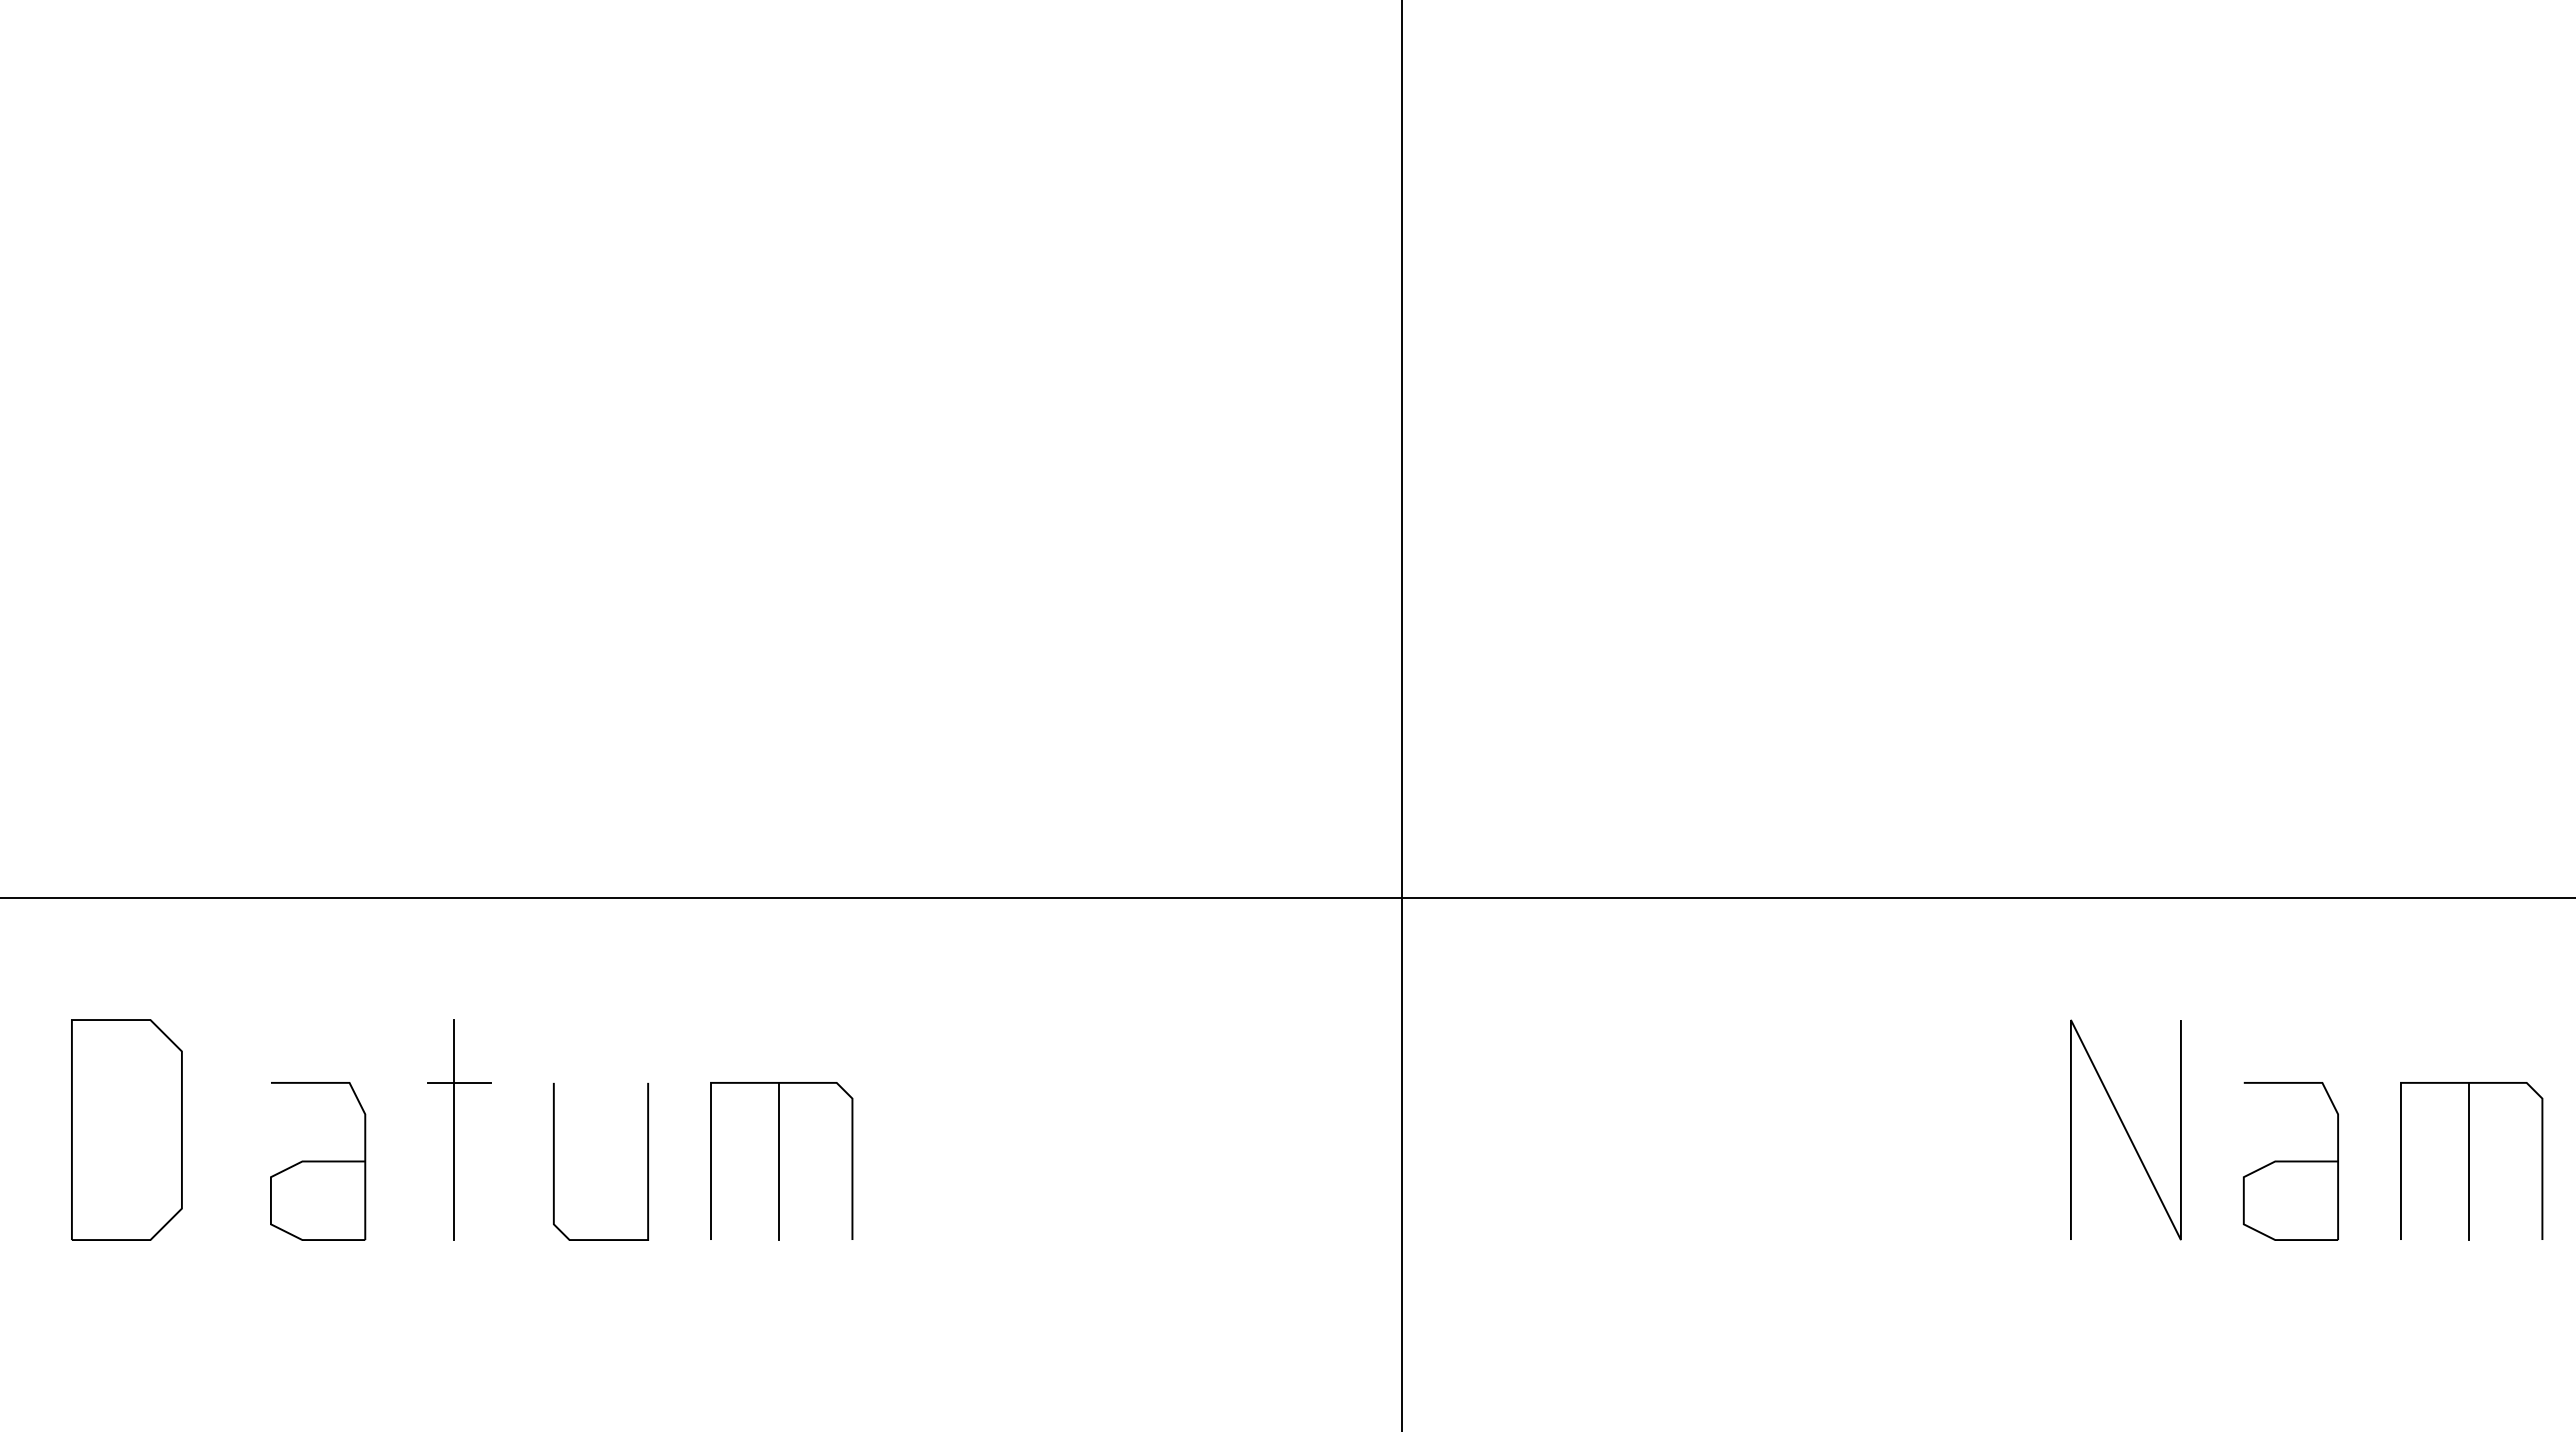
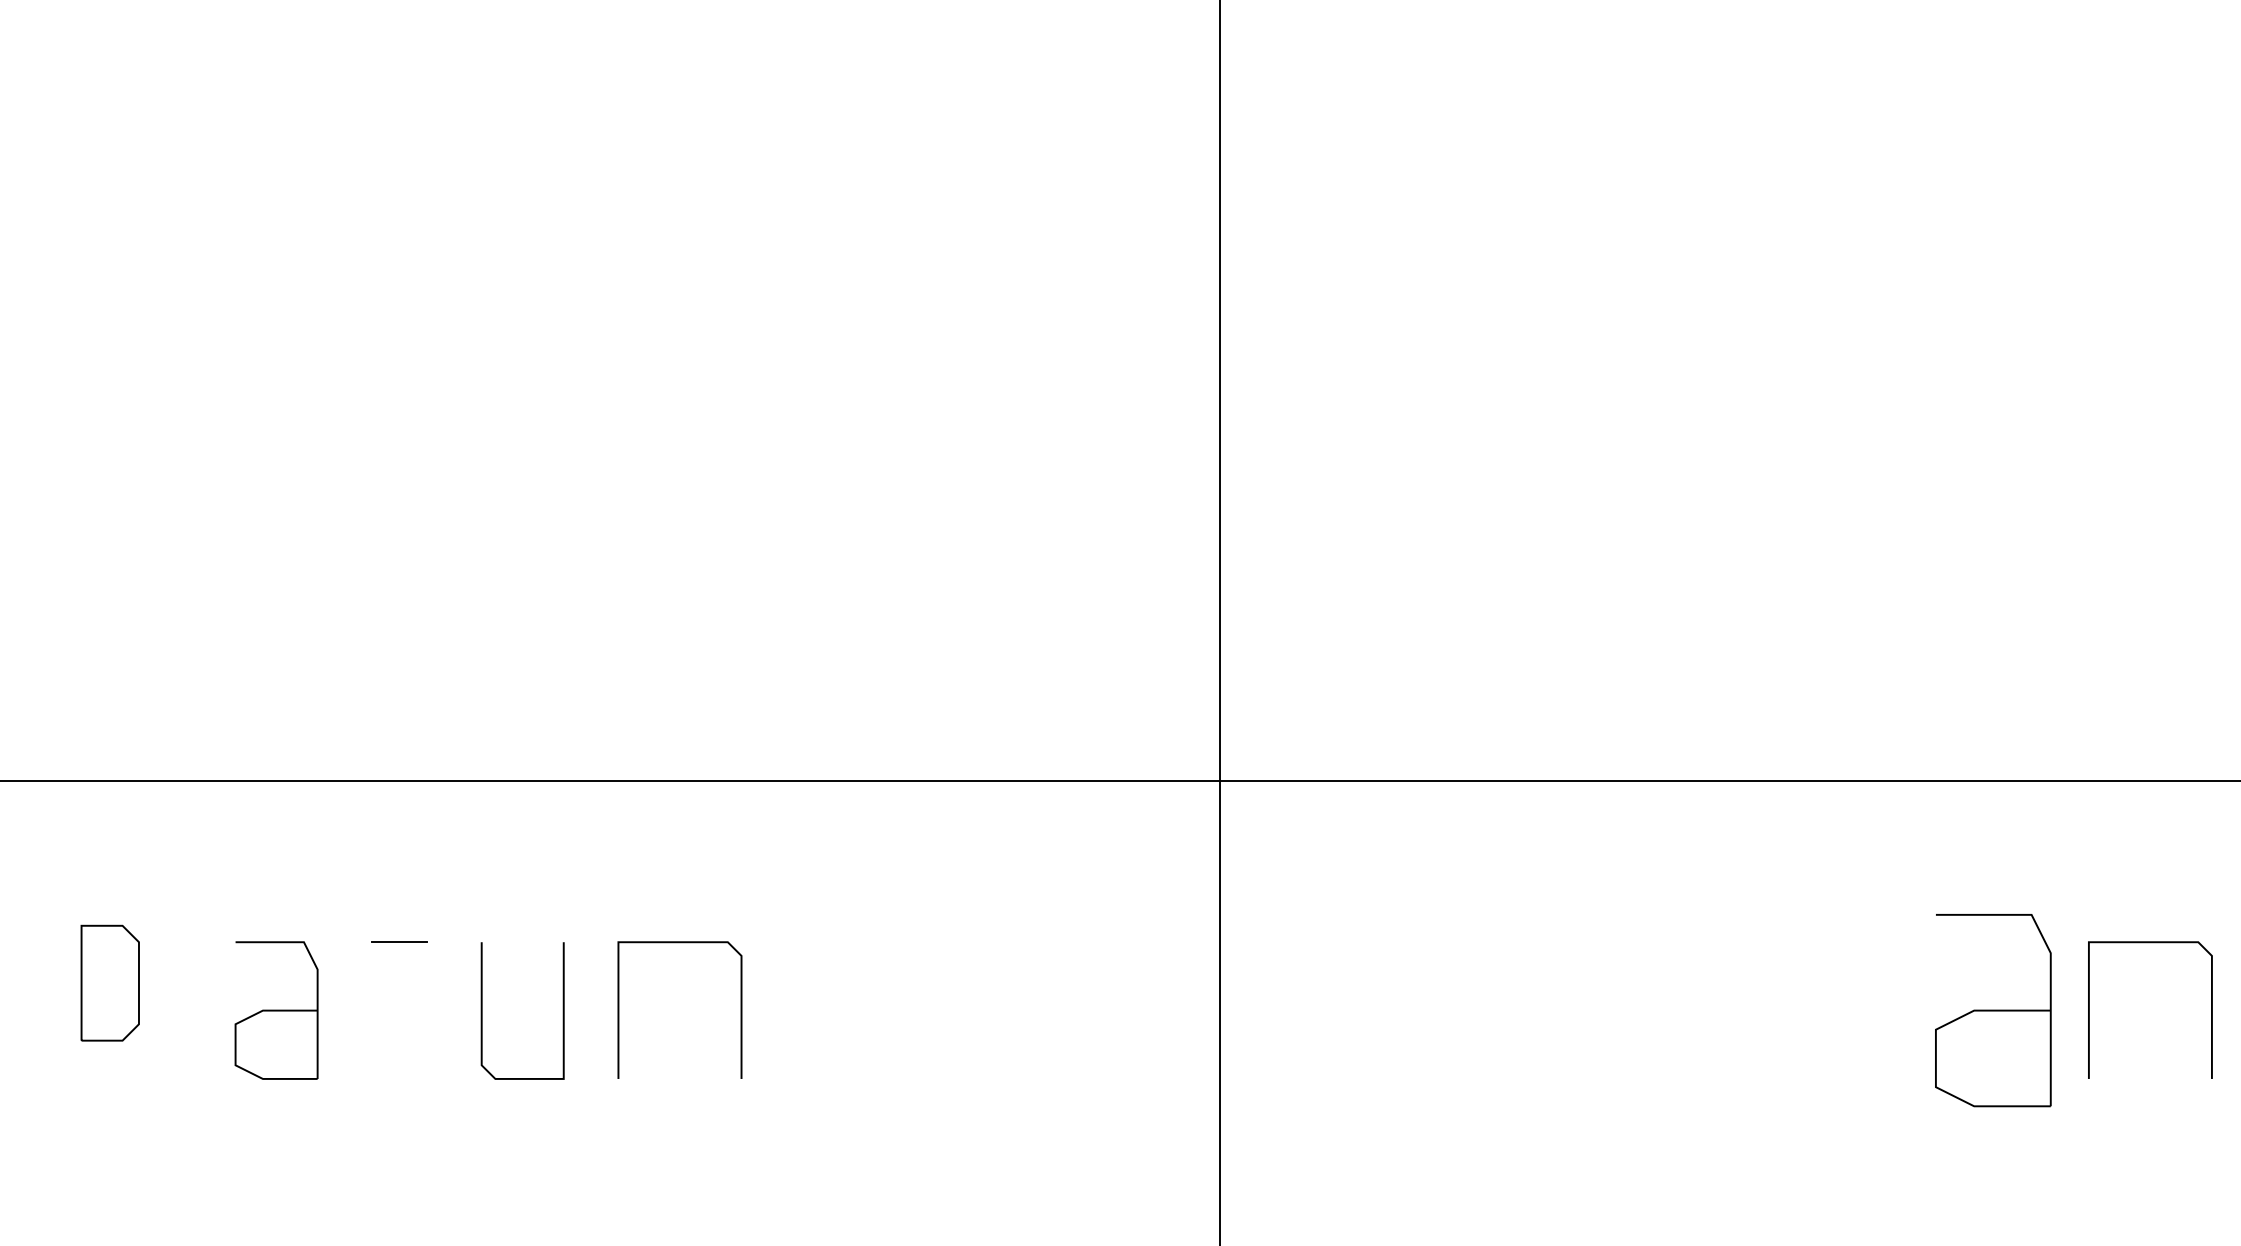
part: (126, 1129) -> (109, 982), size x0.6
line: (2125, 1129) -> (1849, 982), removed
line: (454, 1130) -> (395, 983), removed
line: (779, 1161) -> (678, 1010), removed
part: (2290, 1161) -> (1992, 1010), size x1.4
line: (2469, 1161) -> (2148, 1010), removed

